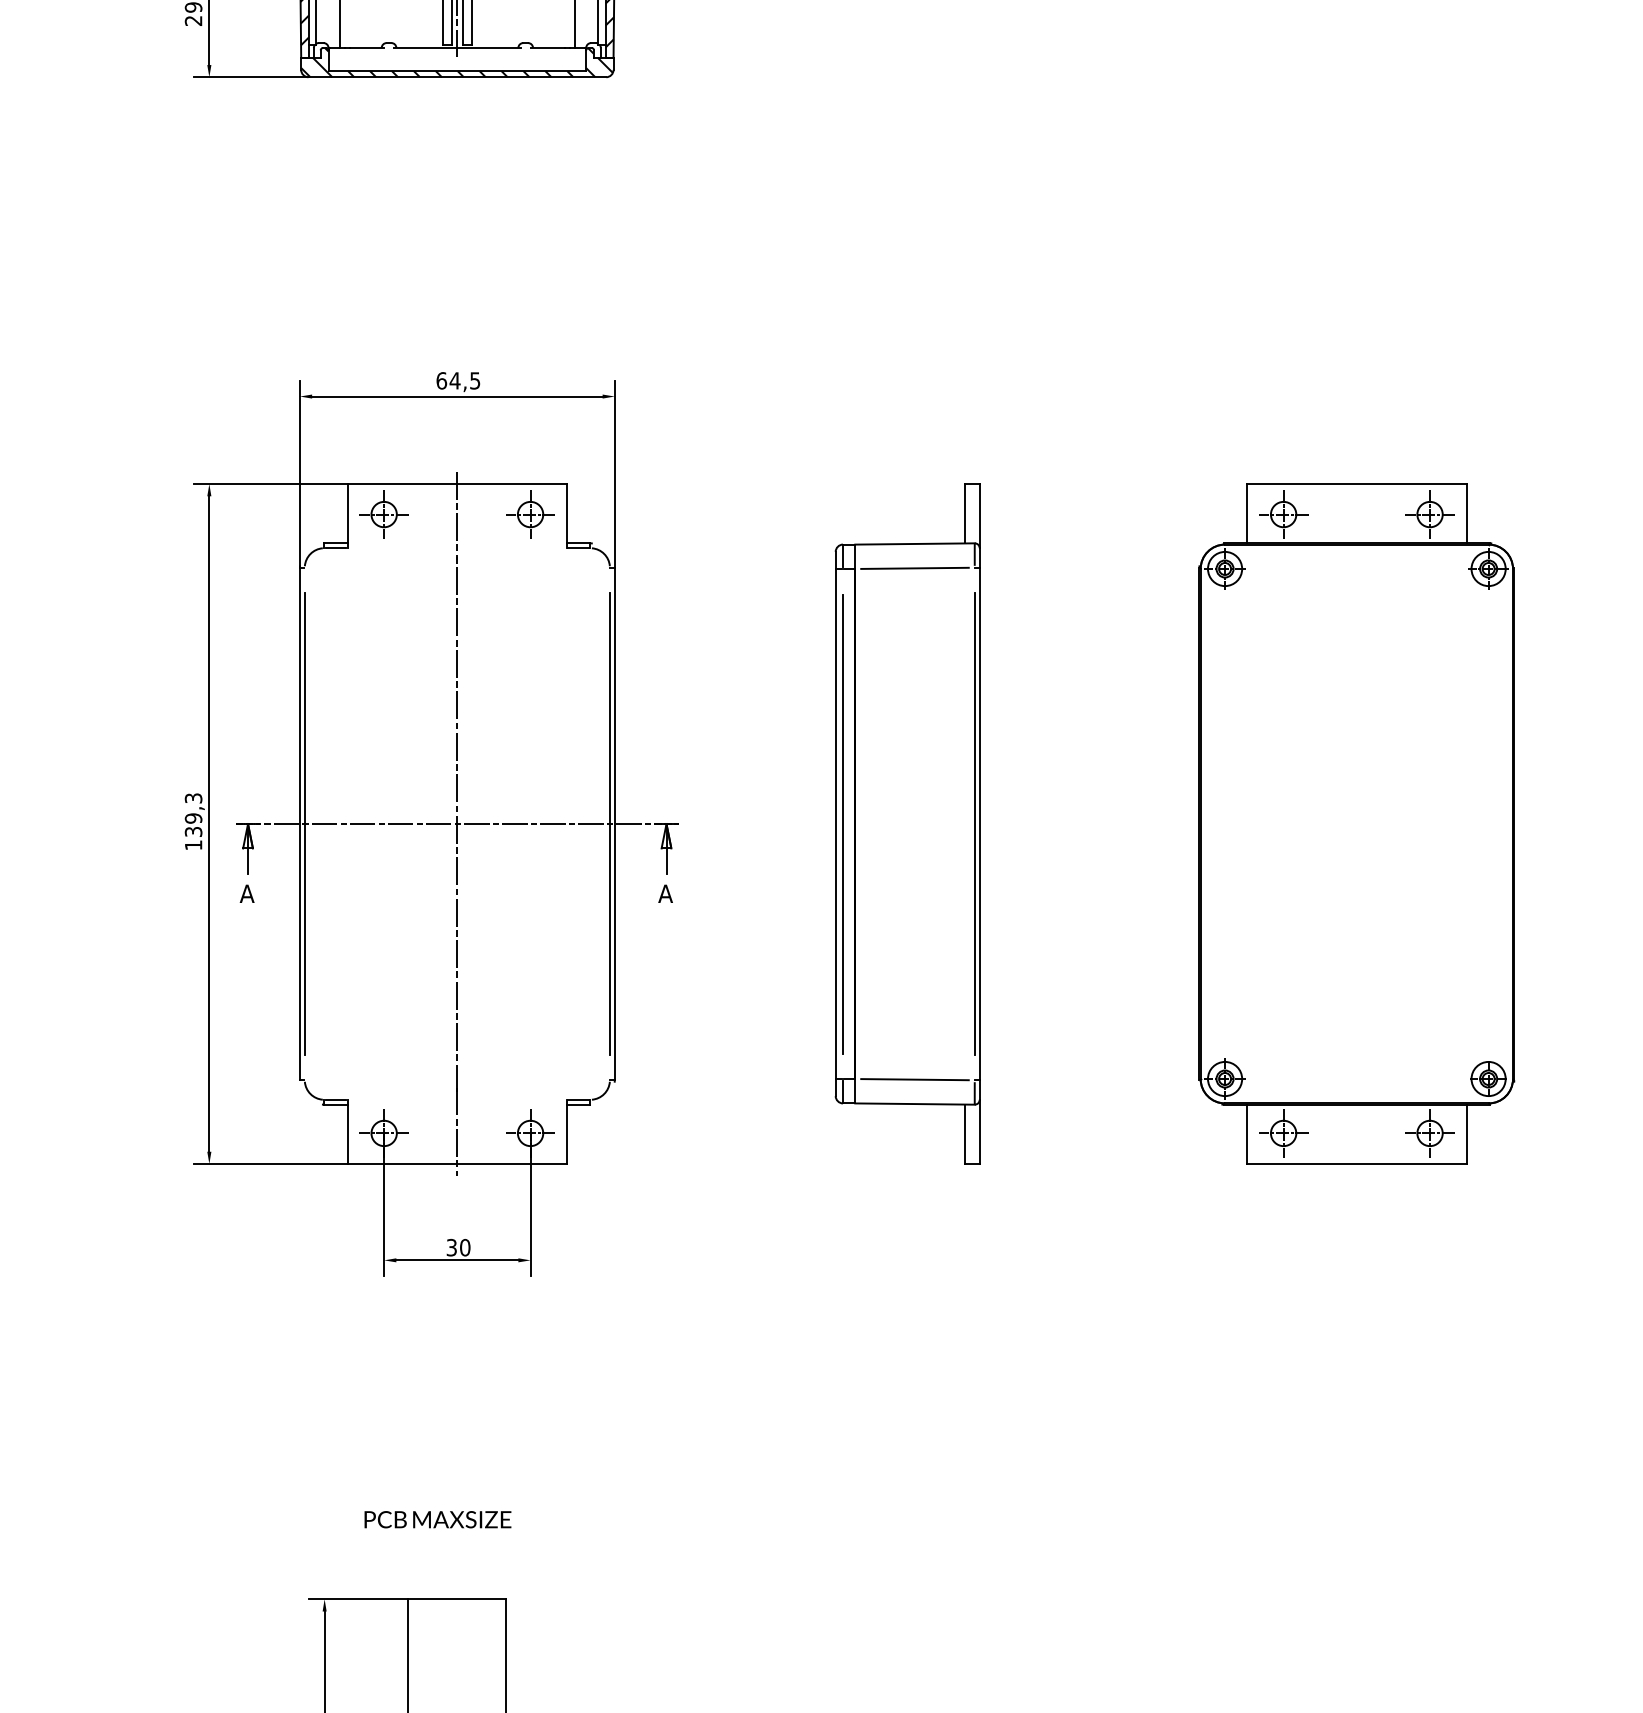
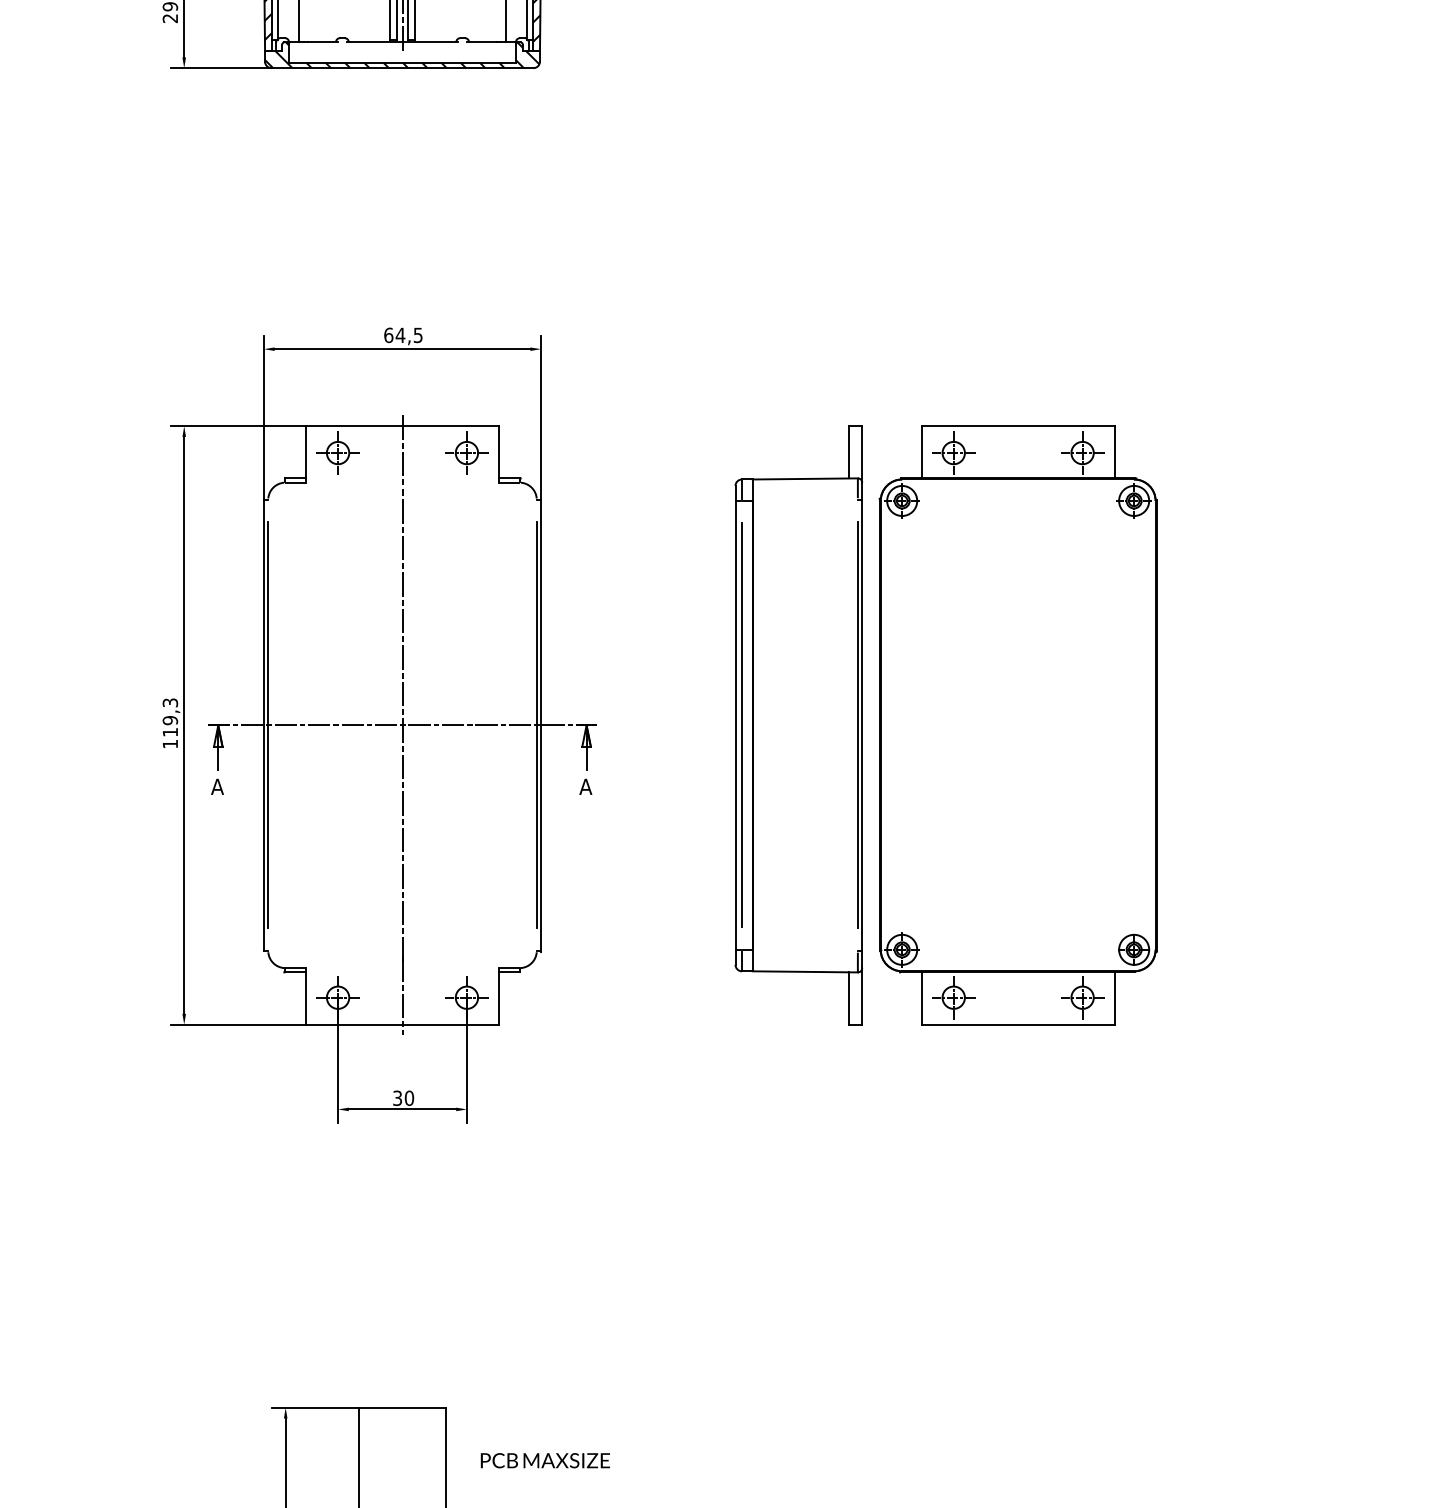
line: (914, 567) -> (804, 499), removed
part: (1356, 824) -> (1017, 725), moved
text: (193, 832) -> (170, 732), 139,3 -> 119,3
line: (914, 1078) -> (804, 949), removed
text: (436, 1519) -> (544, 1460), moved

